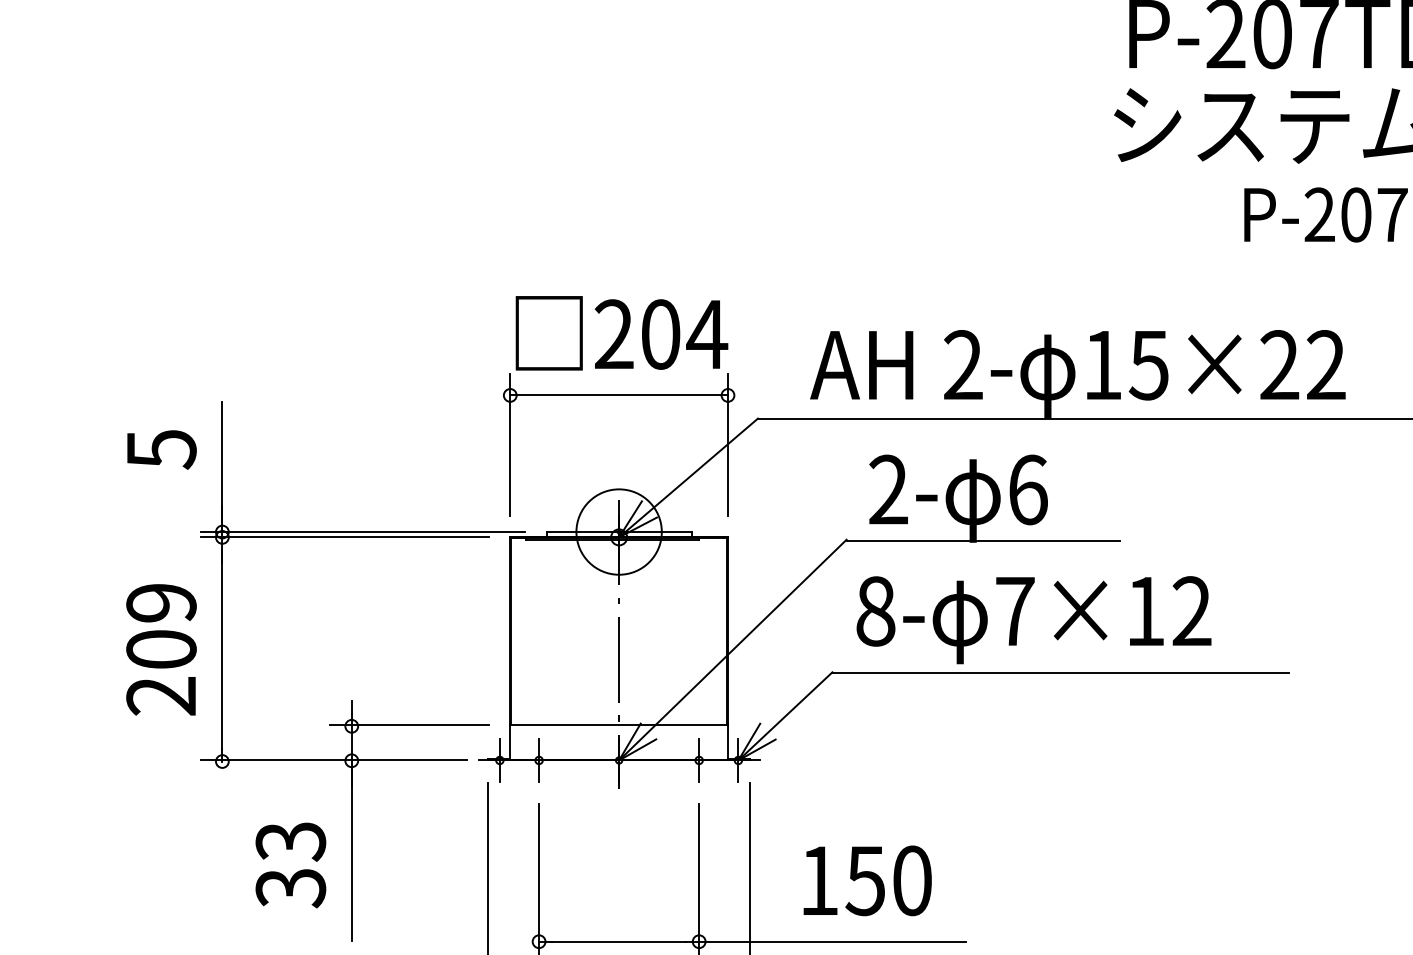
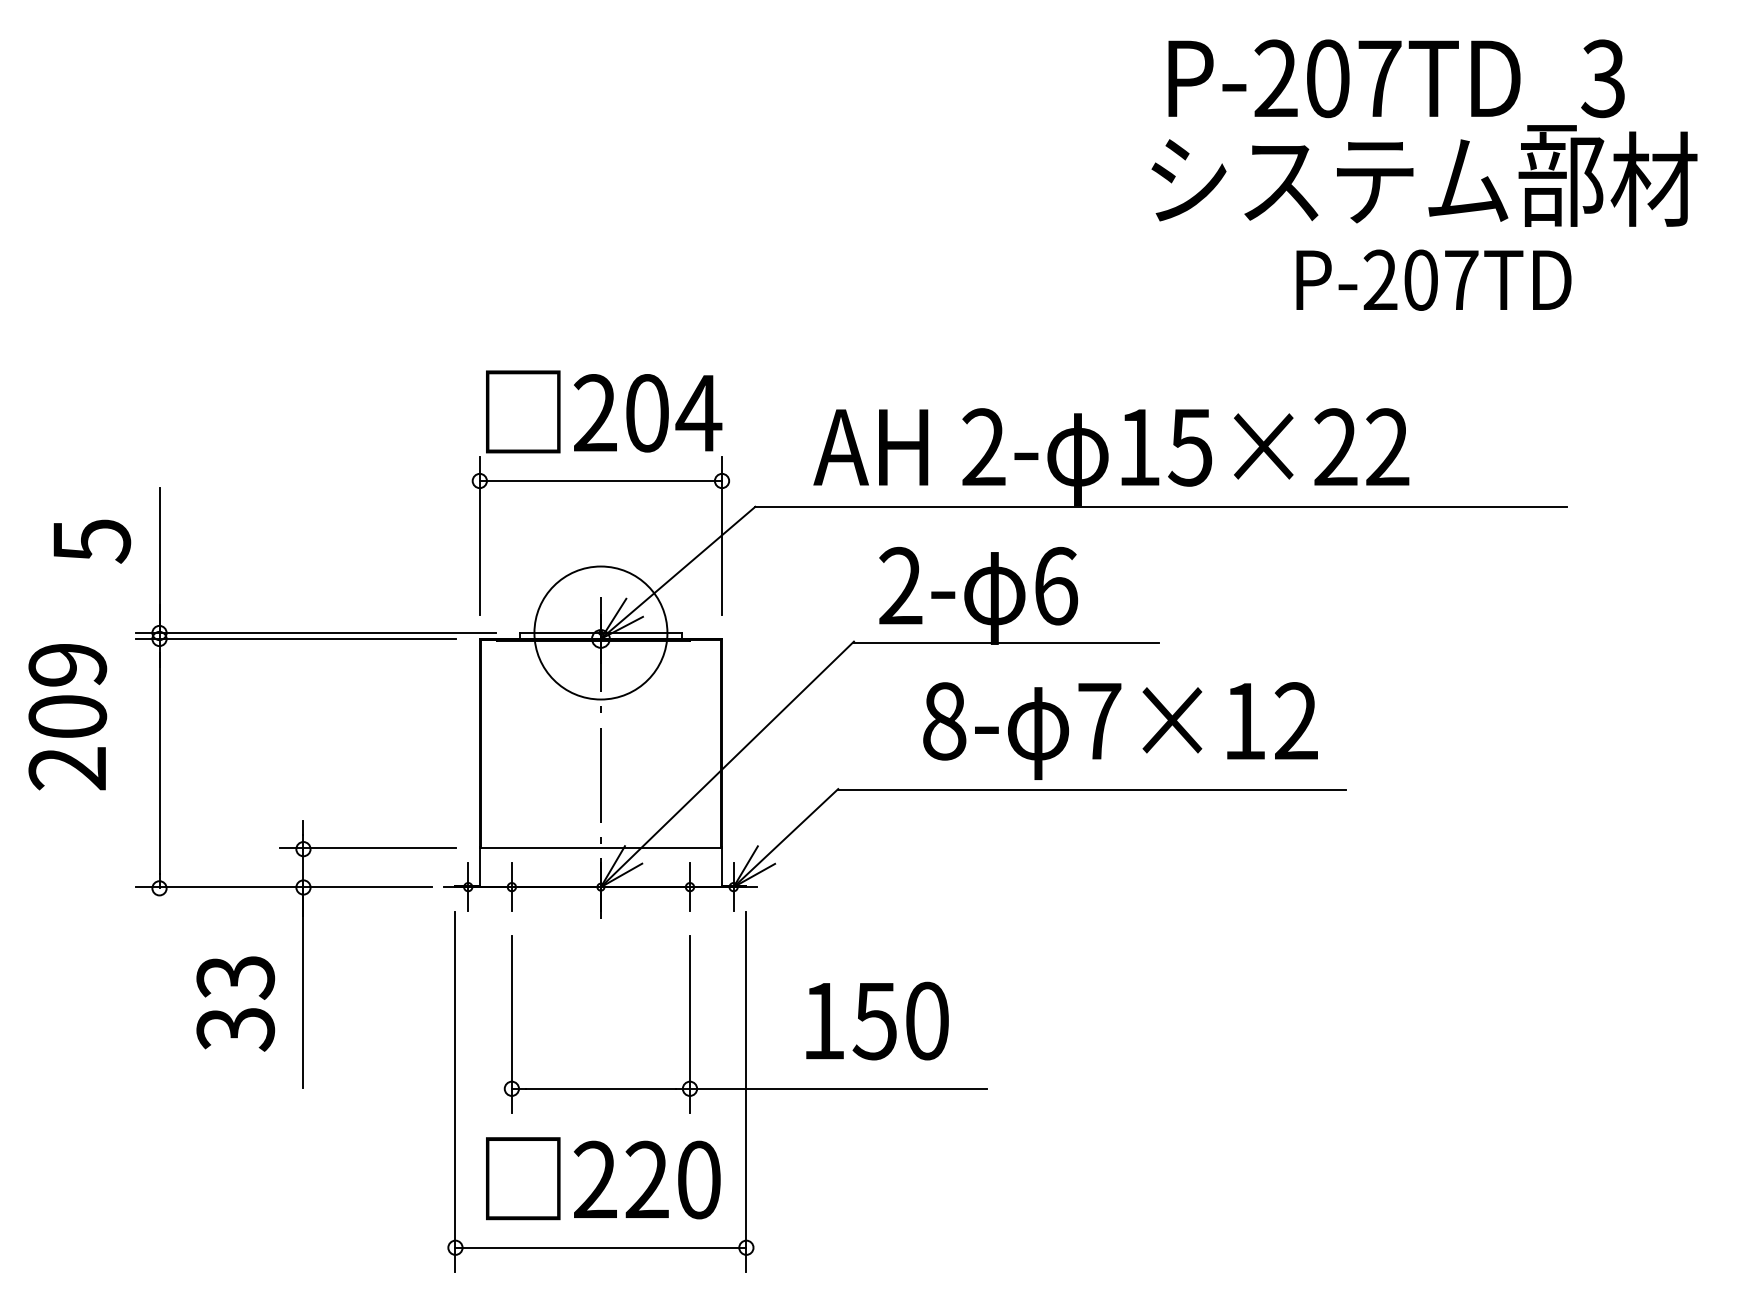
circle: (618, 531) -> (600, 632), size x1.4
text: (1033, 619) -> (1120, 730), moved
text: (161, 650) -> (67, 717), moved

